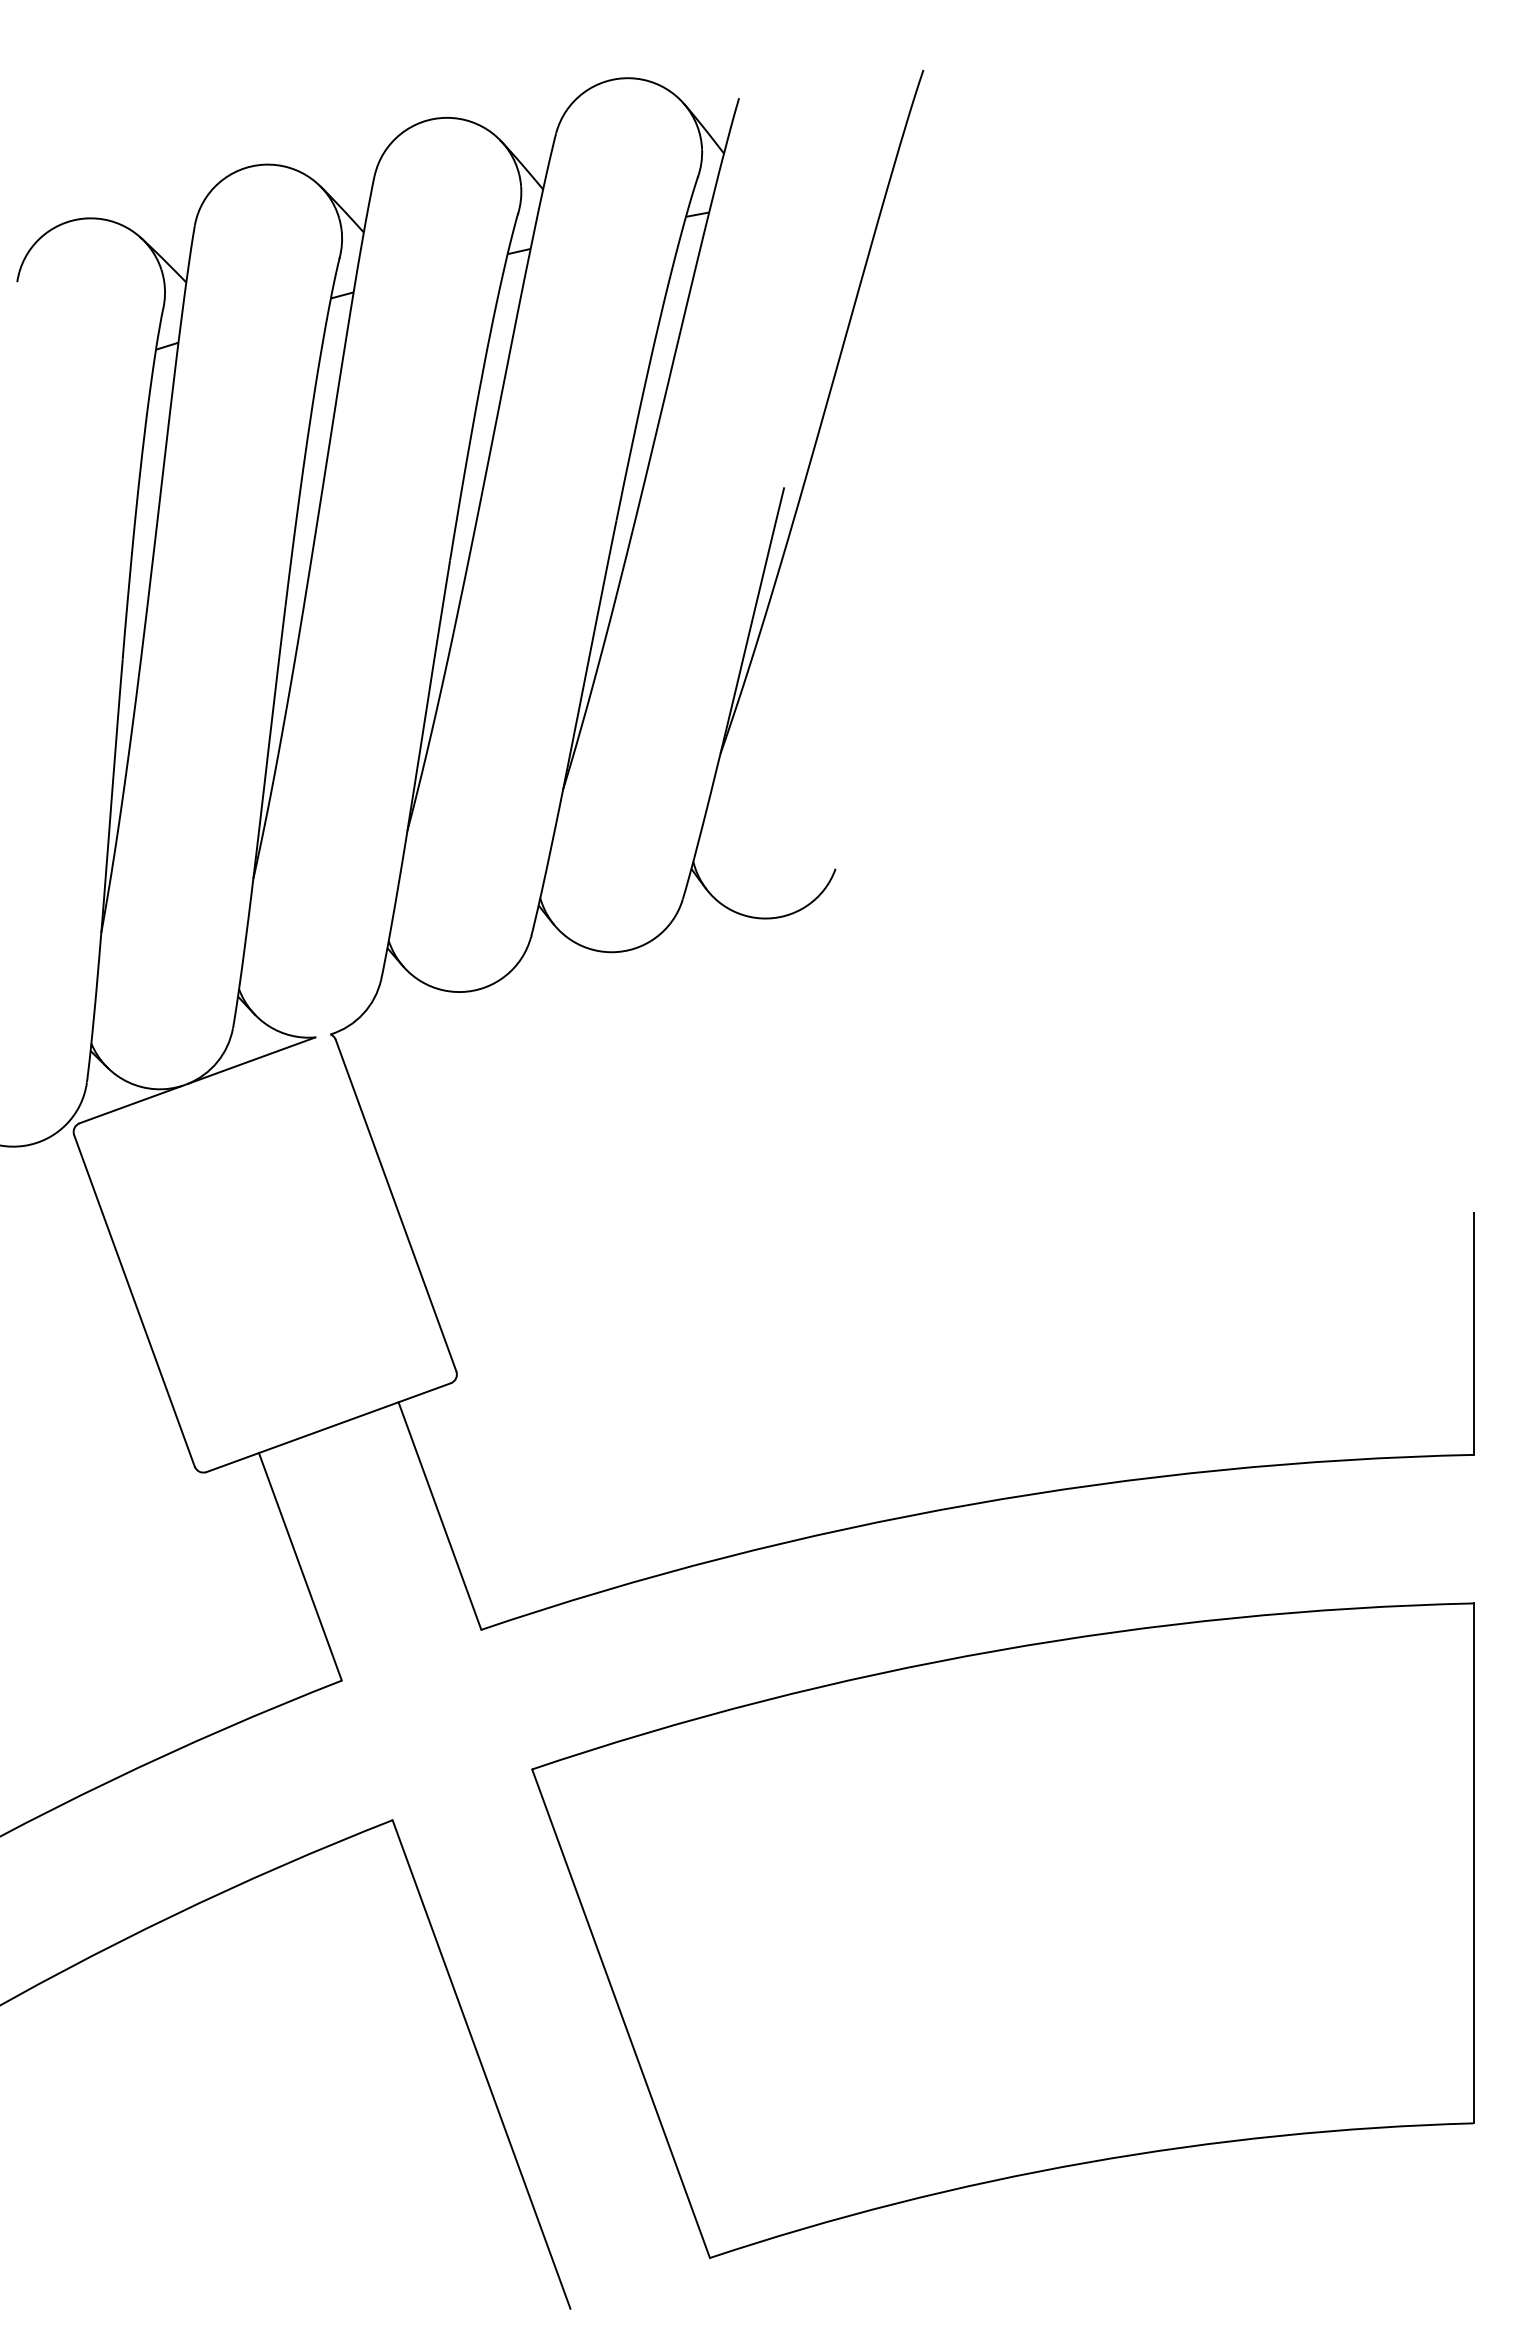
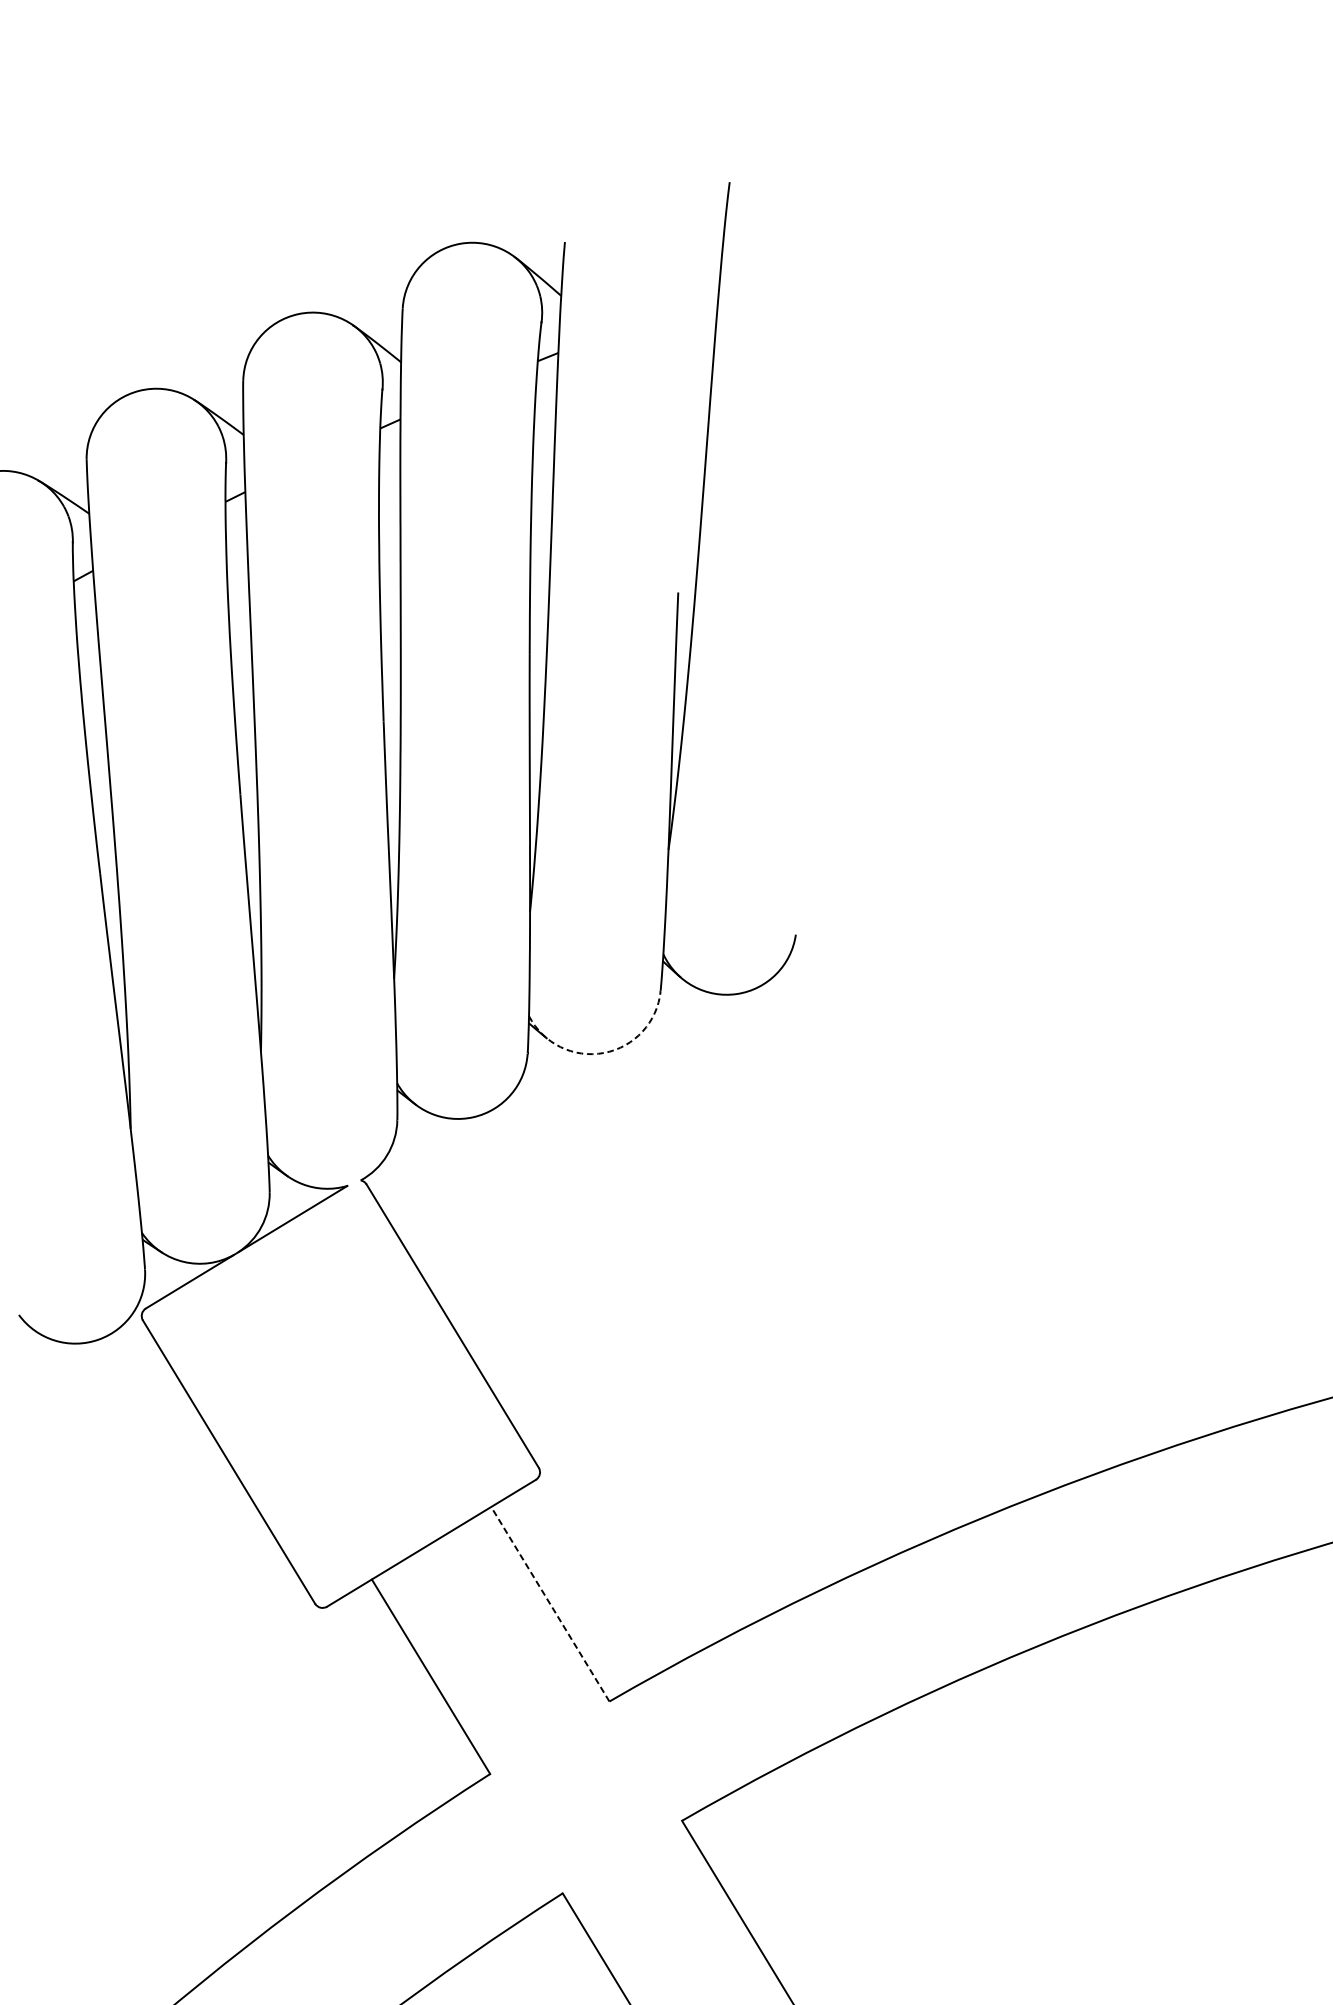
arc: (610, 952) -> (603, 1053), solid -> dashed
line: (439, 1515) -> (549, 1603), solid -> dashed

